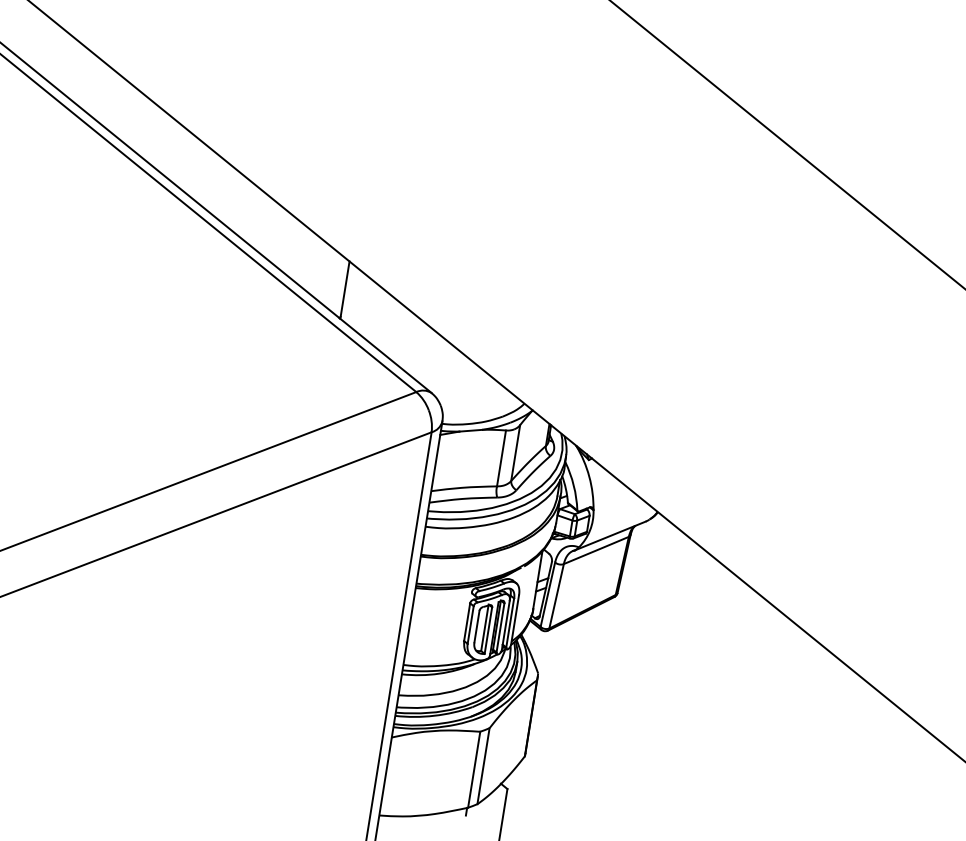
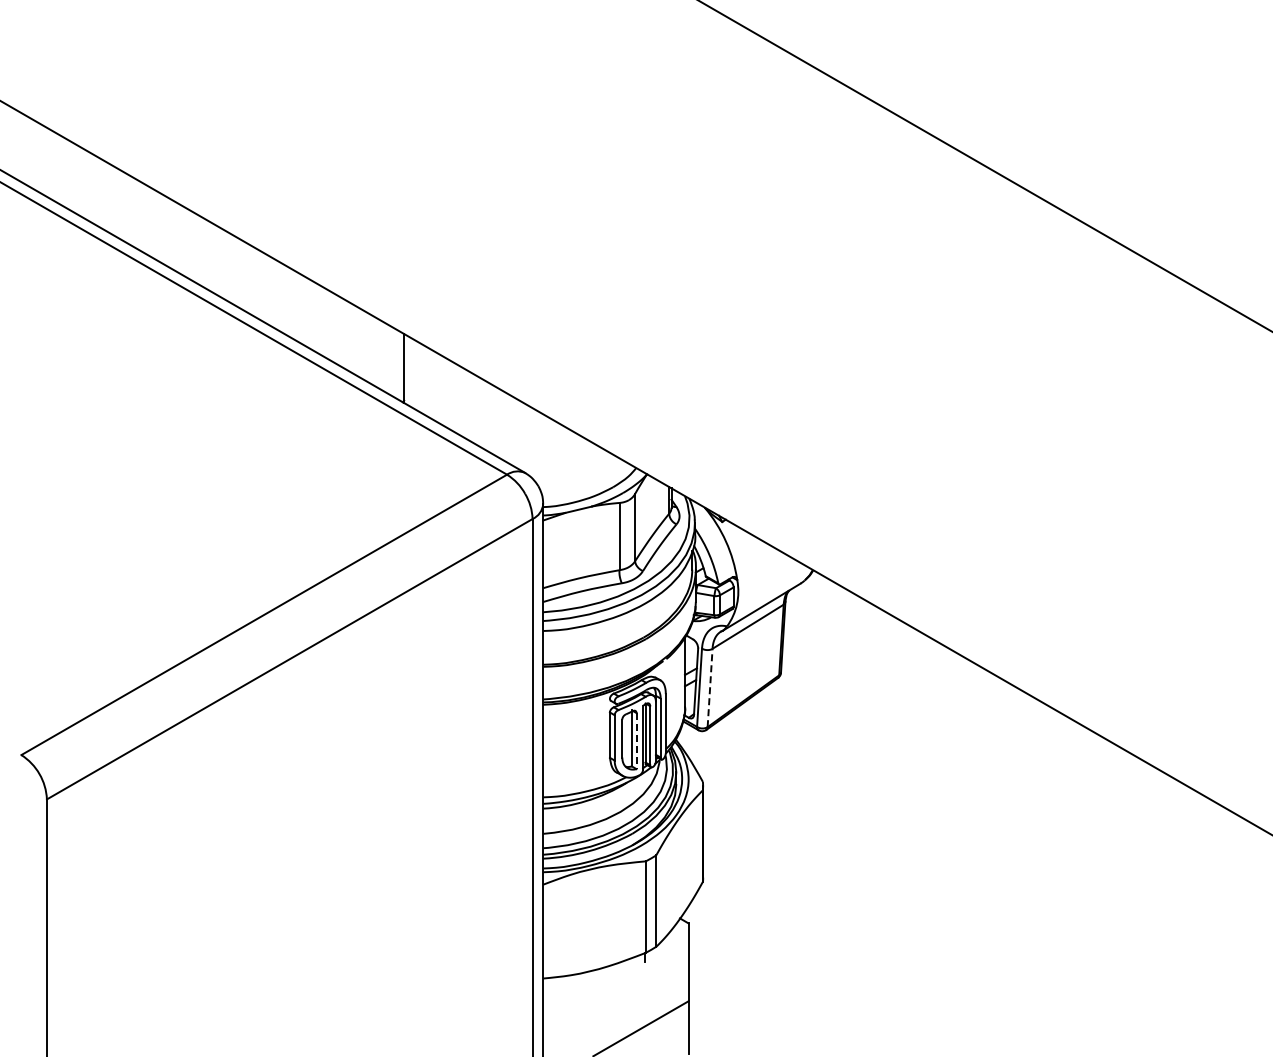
line: (557, 595) -> (710, 687), solid -> dashed
line: (488, 630) -> (636, 741), solid -> dashed

